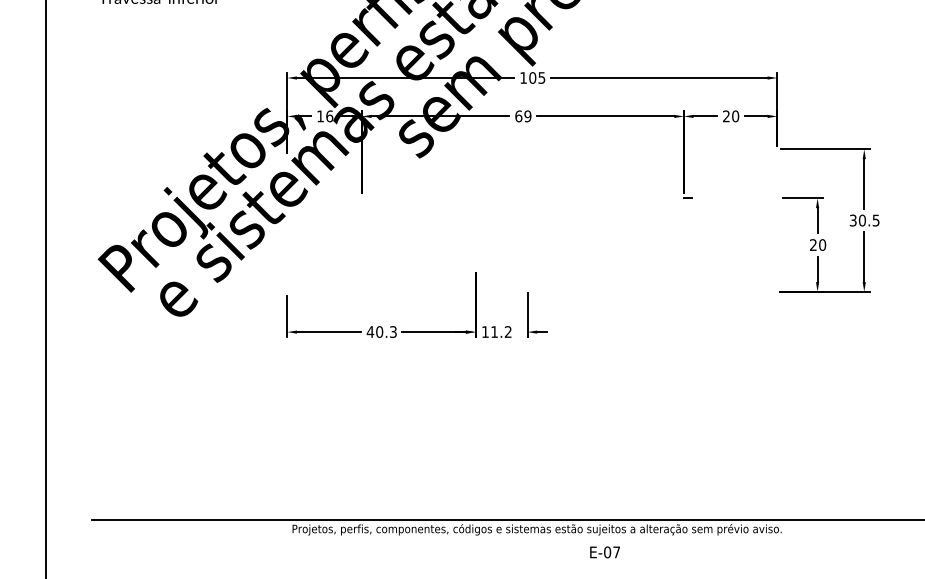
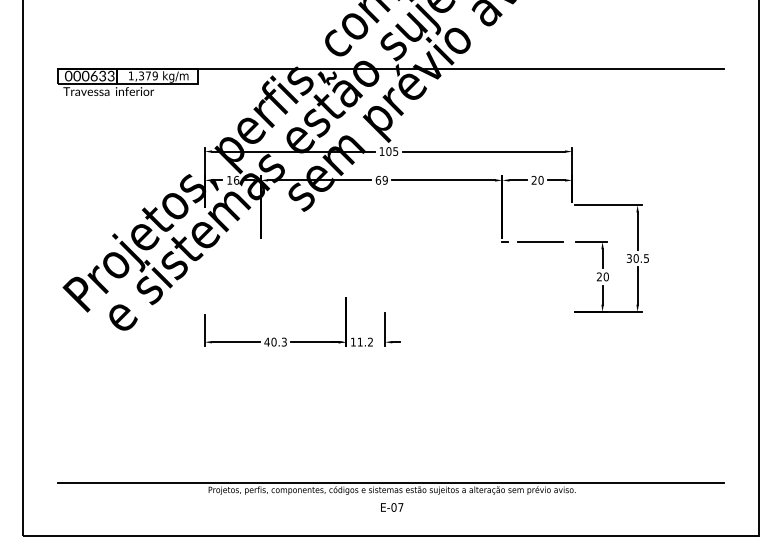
line: (734, 197) -> (540, 241), added
text: (605, 552) -> (392, 507), moved

